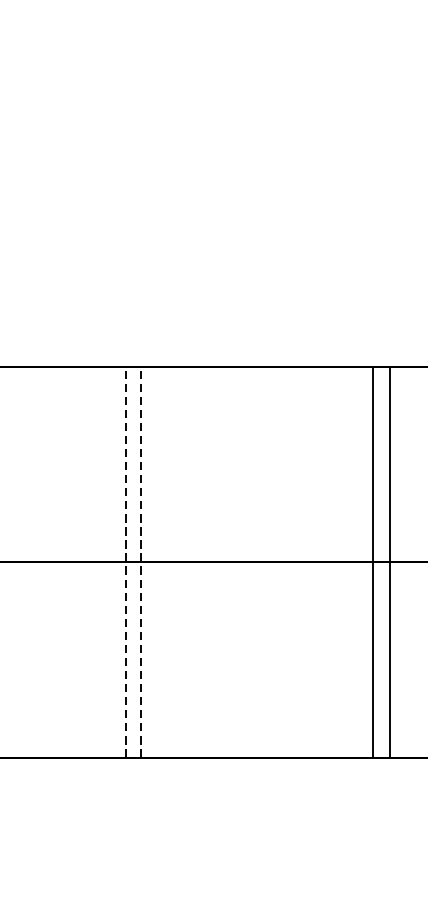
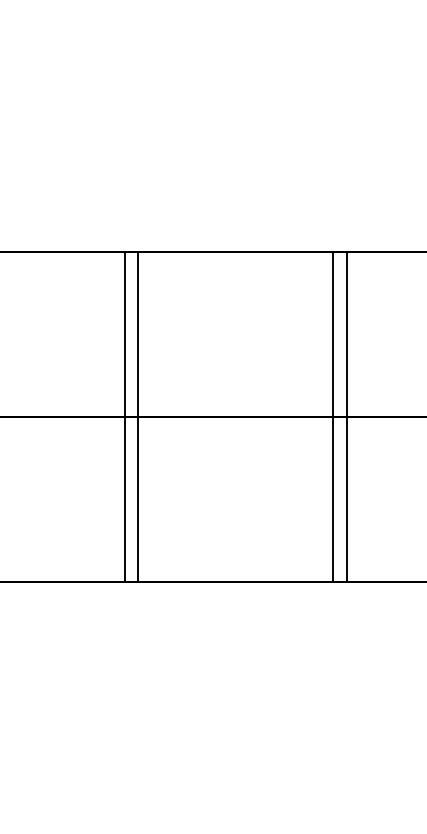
line: (126, 562) -> (125, 417), dashed -> solid
line: (141, 562) -> (138, 417), dashed -> solid

